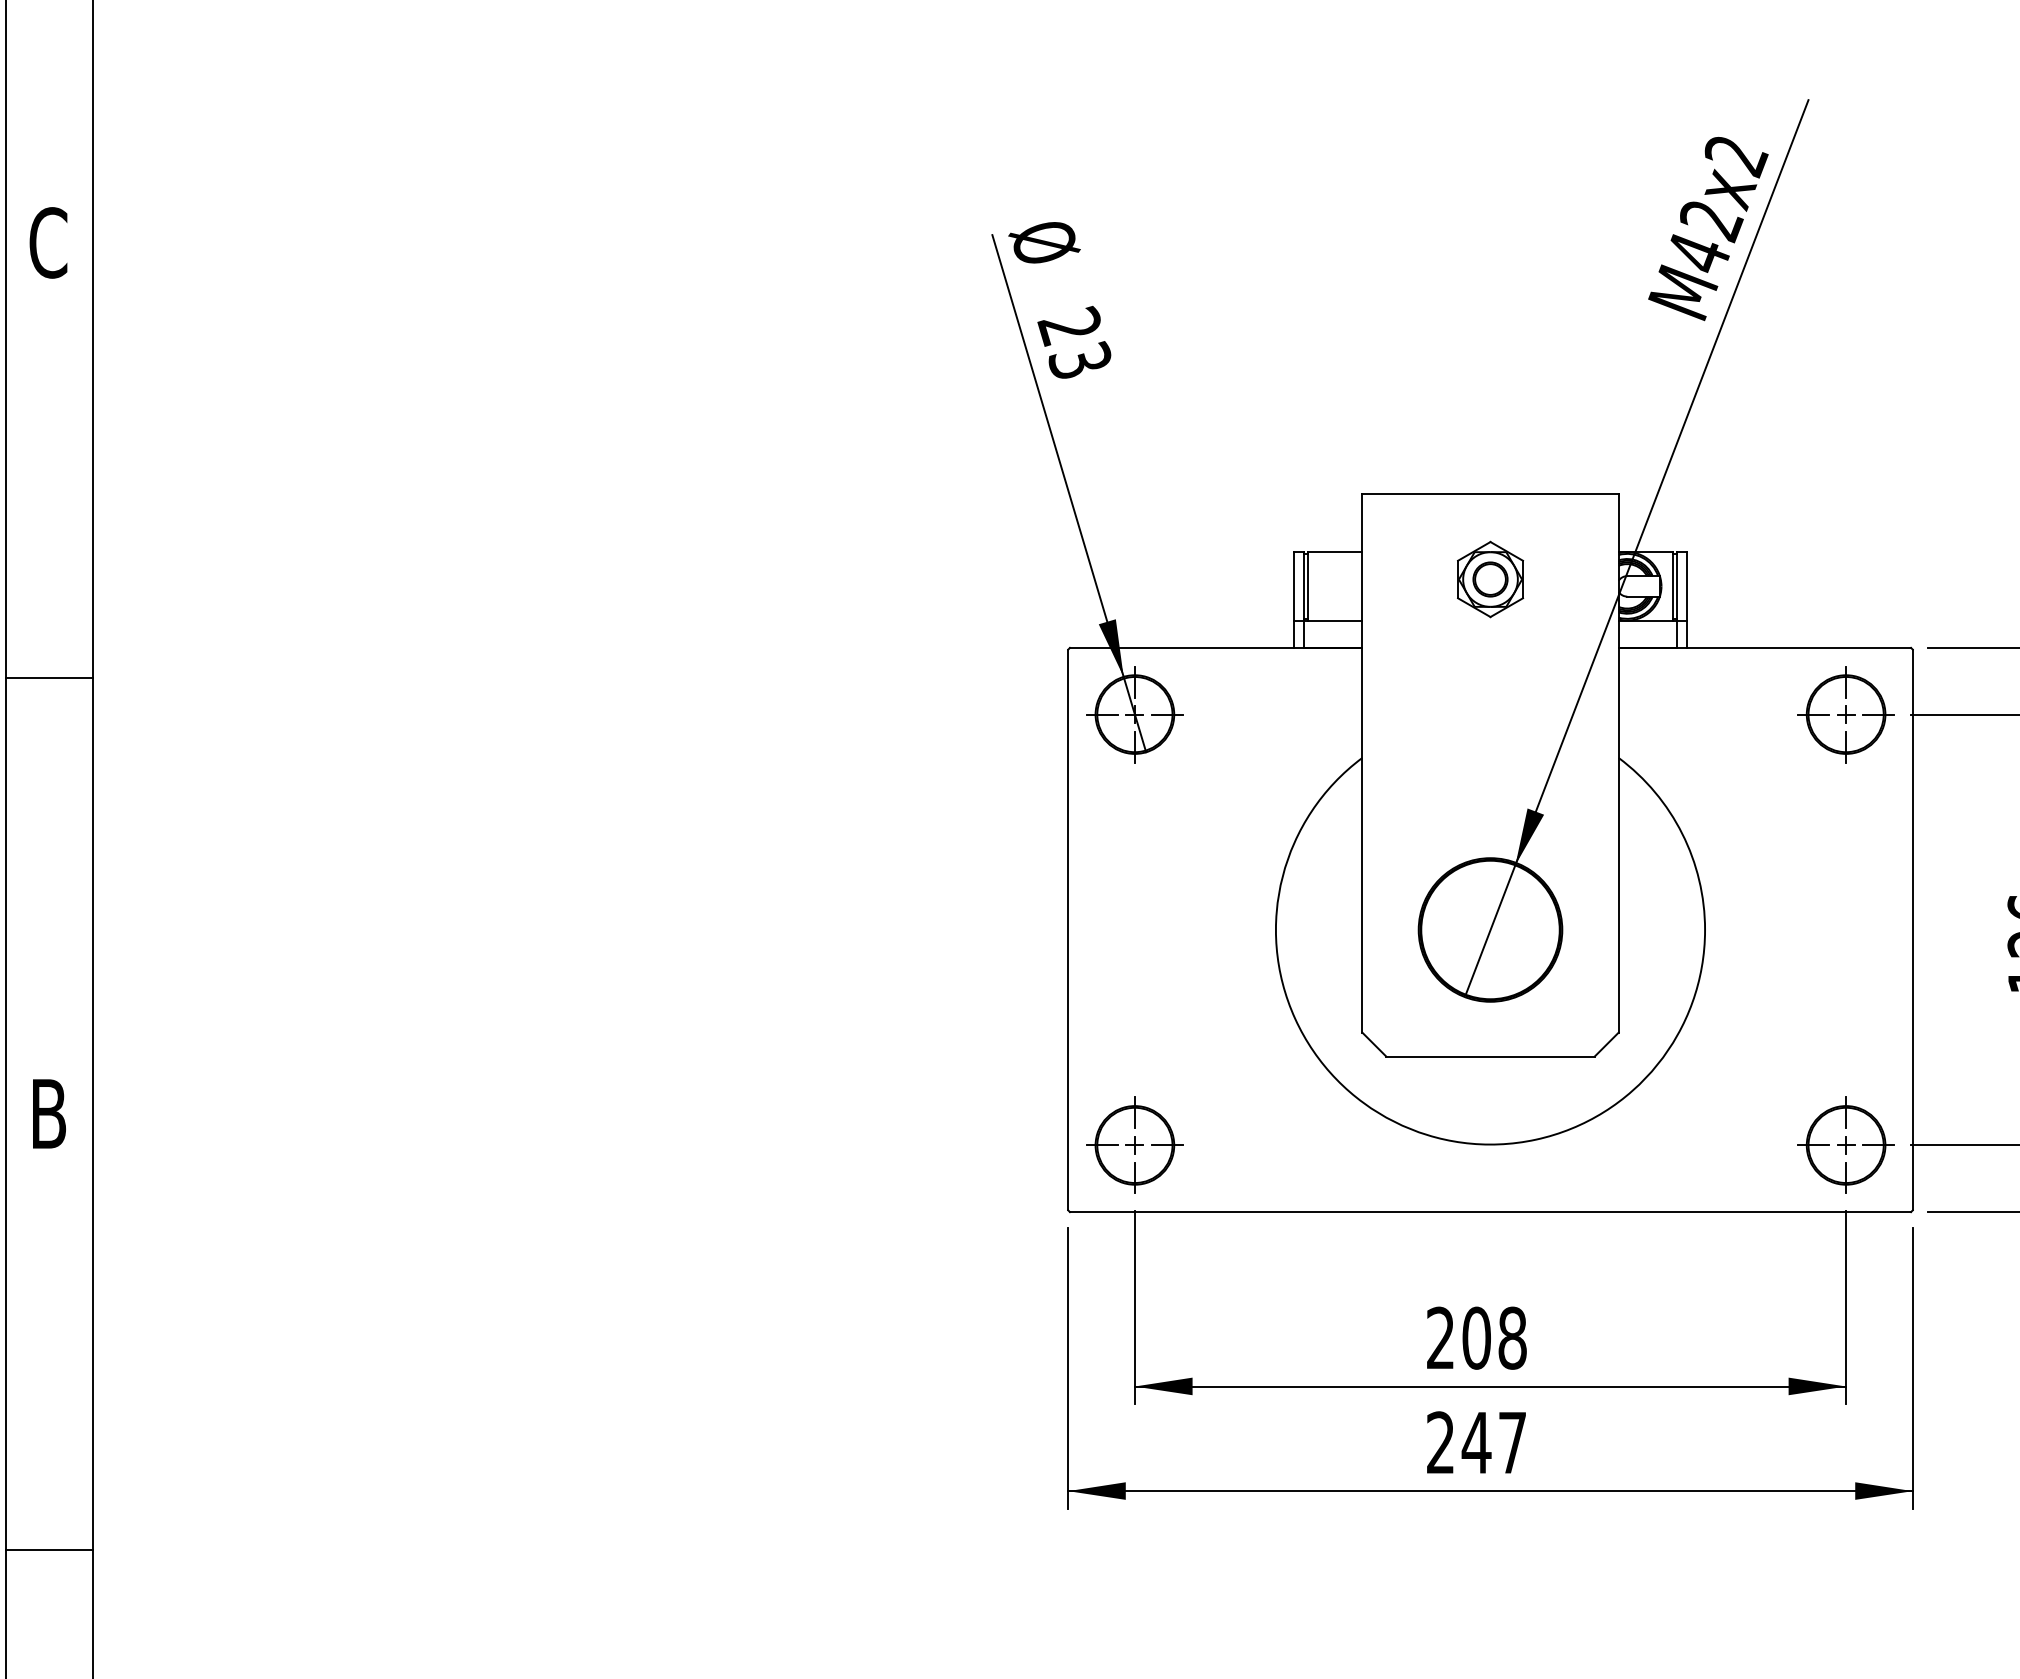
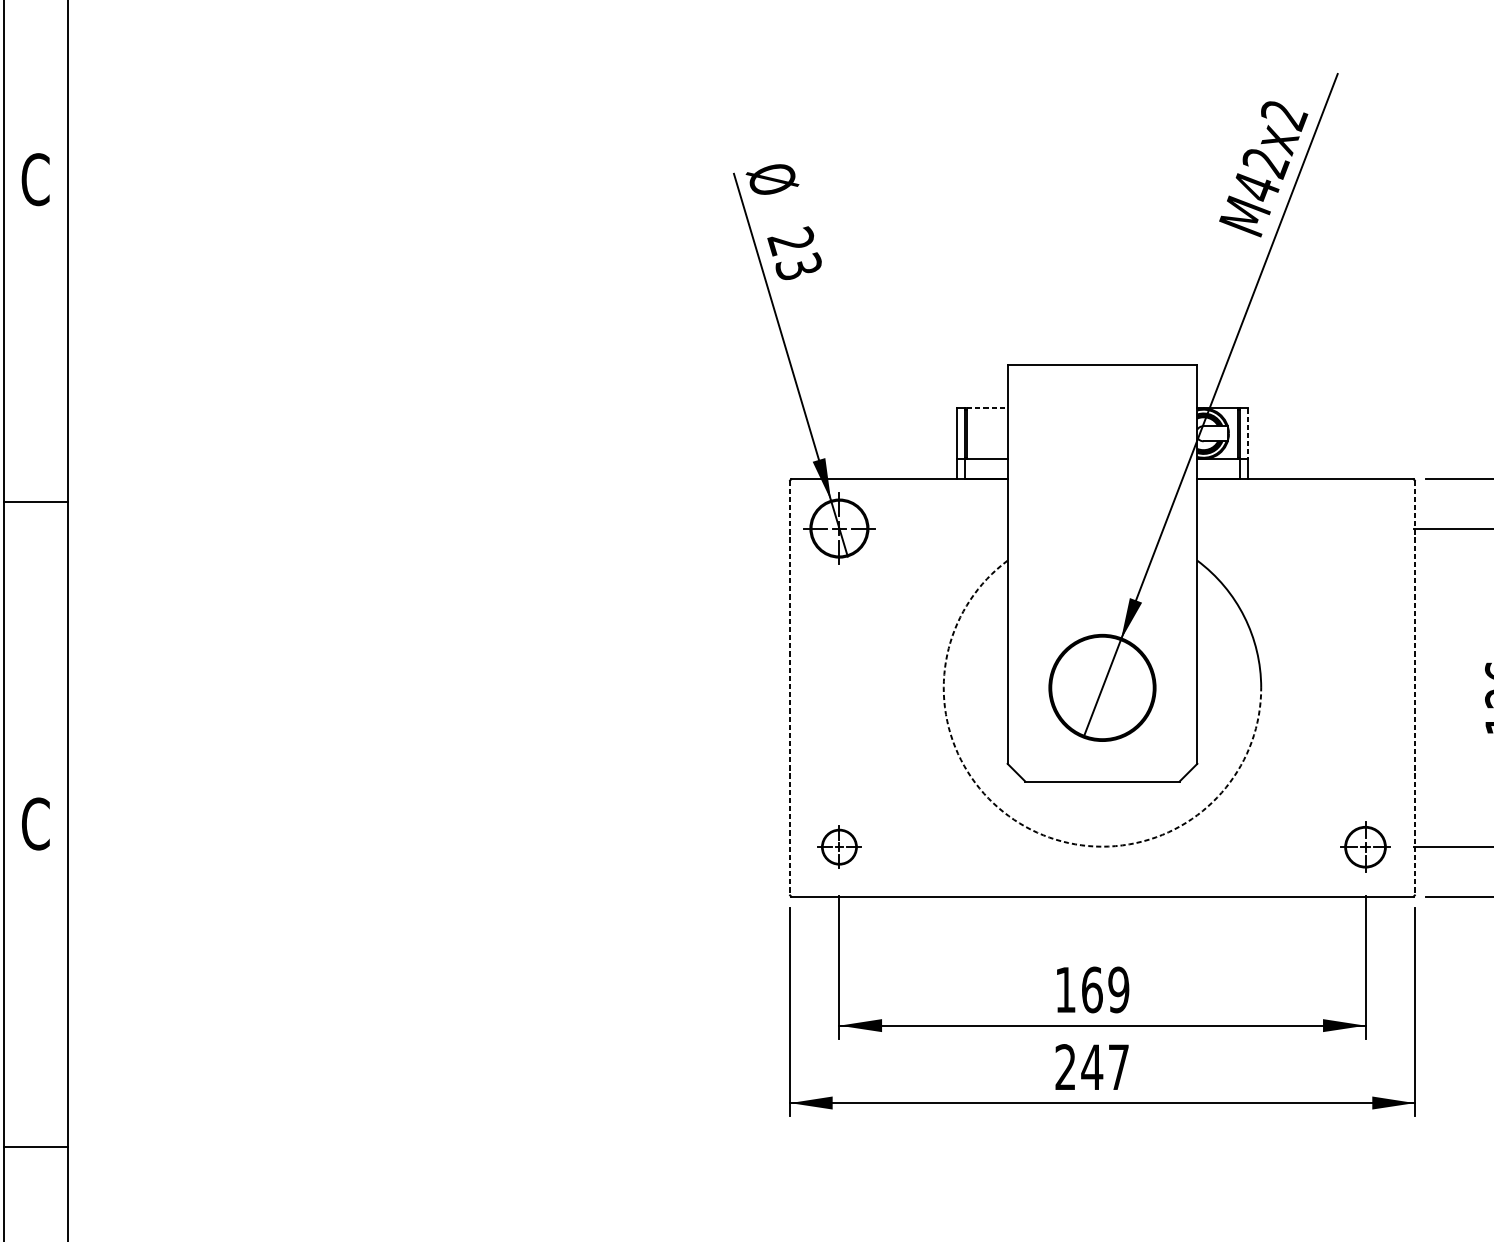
line: (1335, 552) -> (987, 408), solid -> dashed
part: (1490, 579) -> (1102, 428), removed
line: (1687, 586) -> (1248, 433), solid -> dashed
part: (1845, 714) -> (1365, 528), removed
line: (1068, 930) -> (790, 688), solid -> dashed
line: (1912, 930) -> (1414, 688), solid -> dashed
text: (48, 1113) -> (35, 823), B -> C
arc: (1394, 1121) -> (1031, 829), solid -> dashed
part: (1134, 1144) -> (839, 846), size x0.6
part: (1845, 1144) -> (1365, 846), size x0.7
text: (1476, 1337) -> (1092, 989), 208 -> 169

